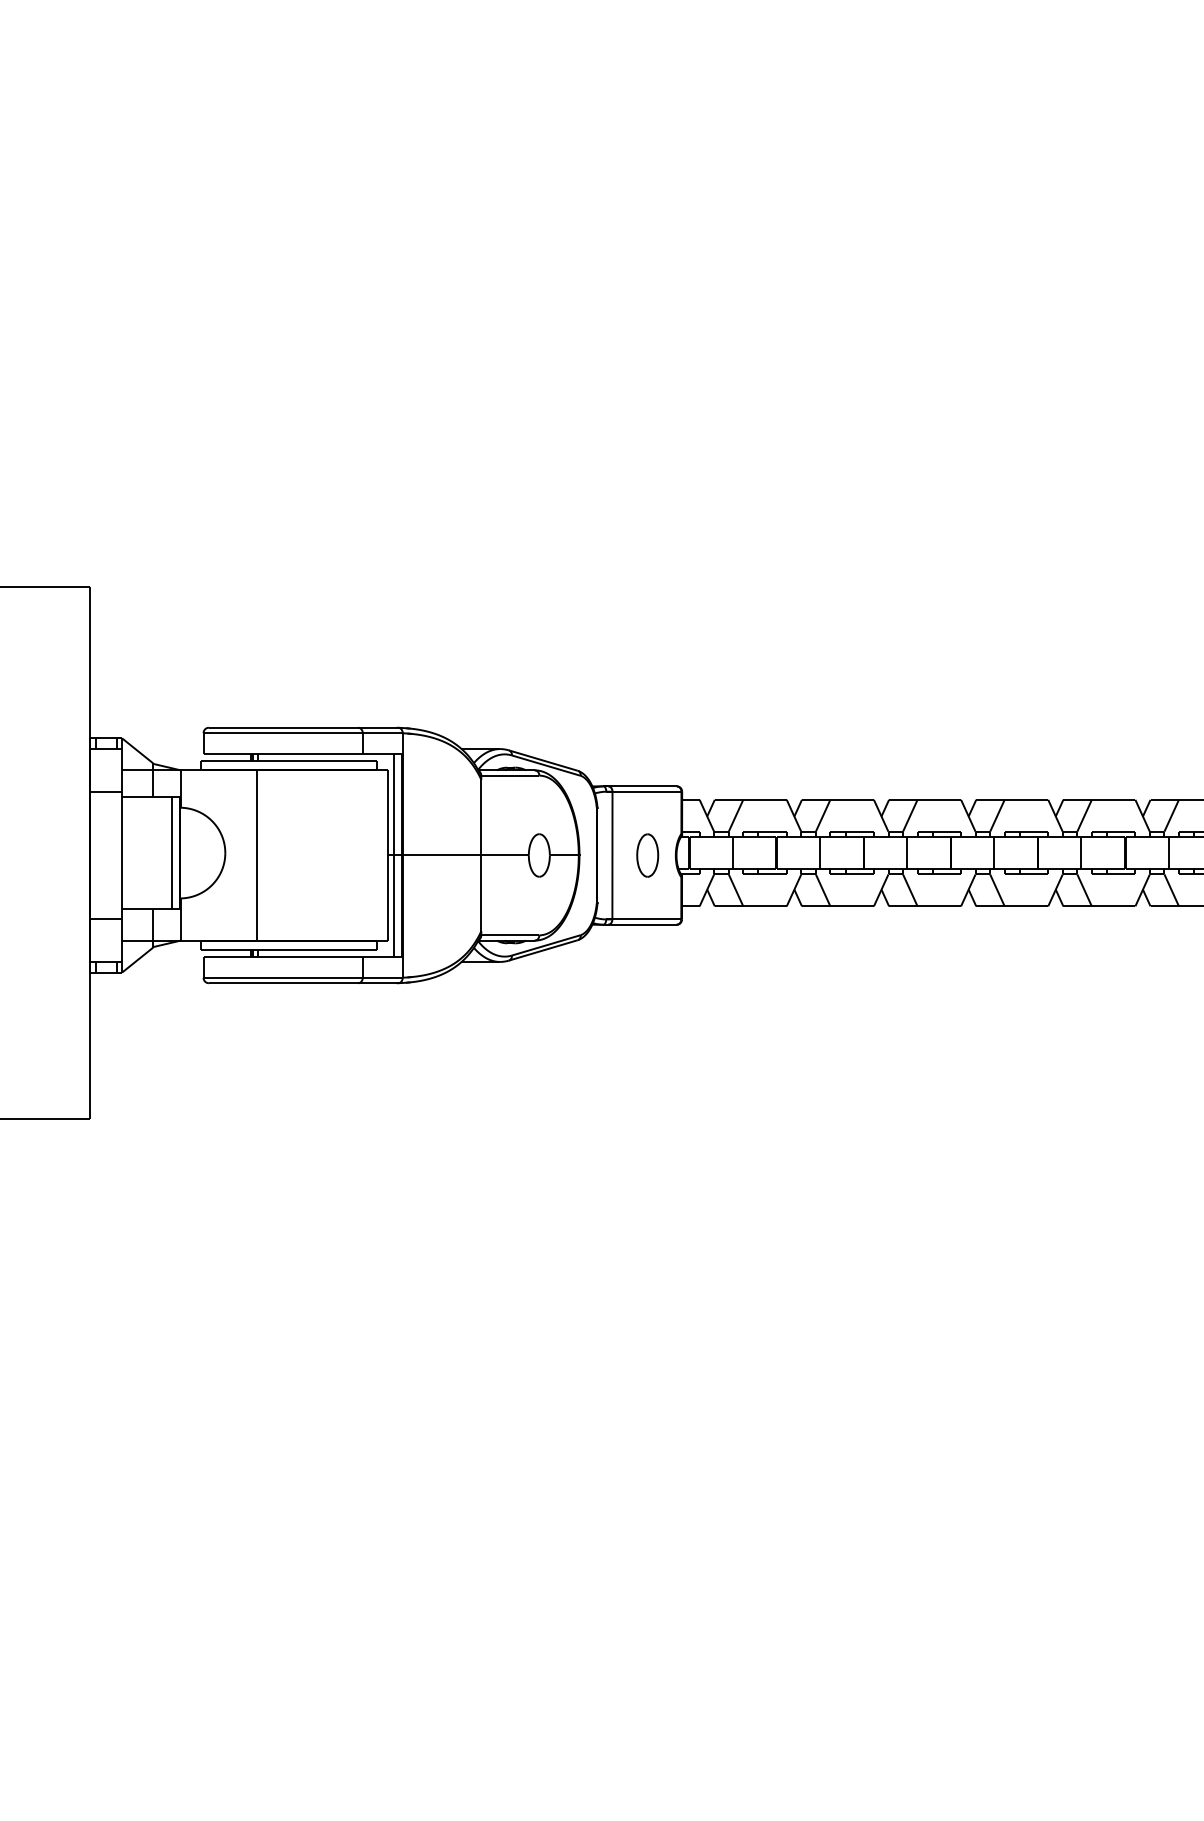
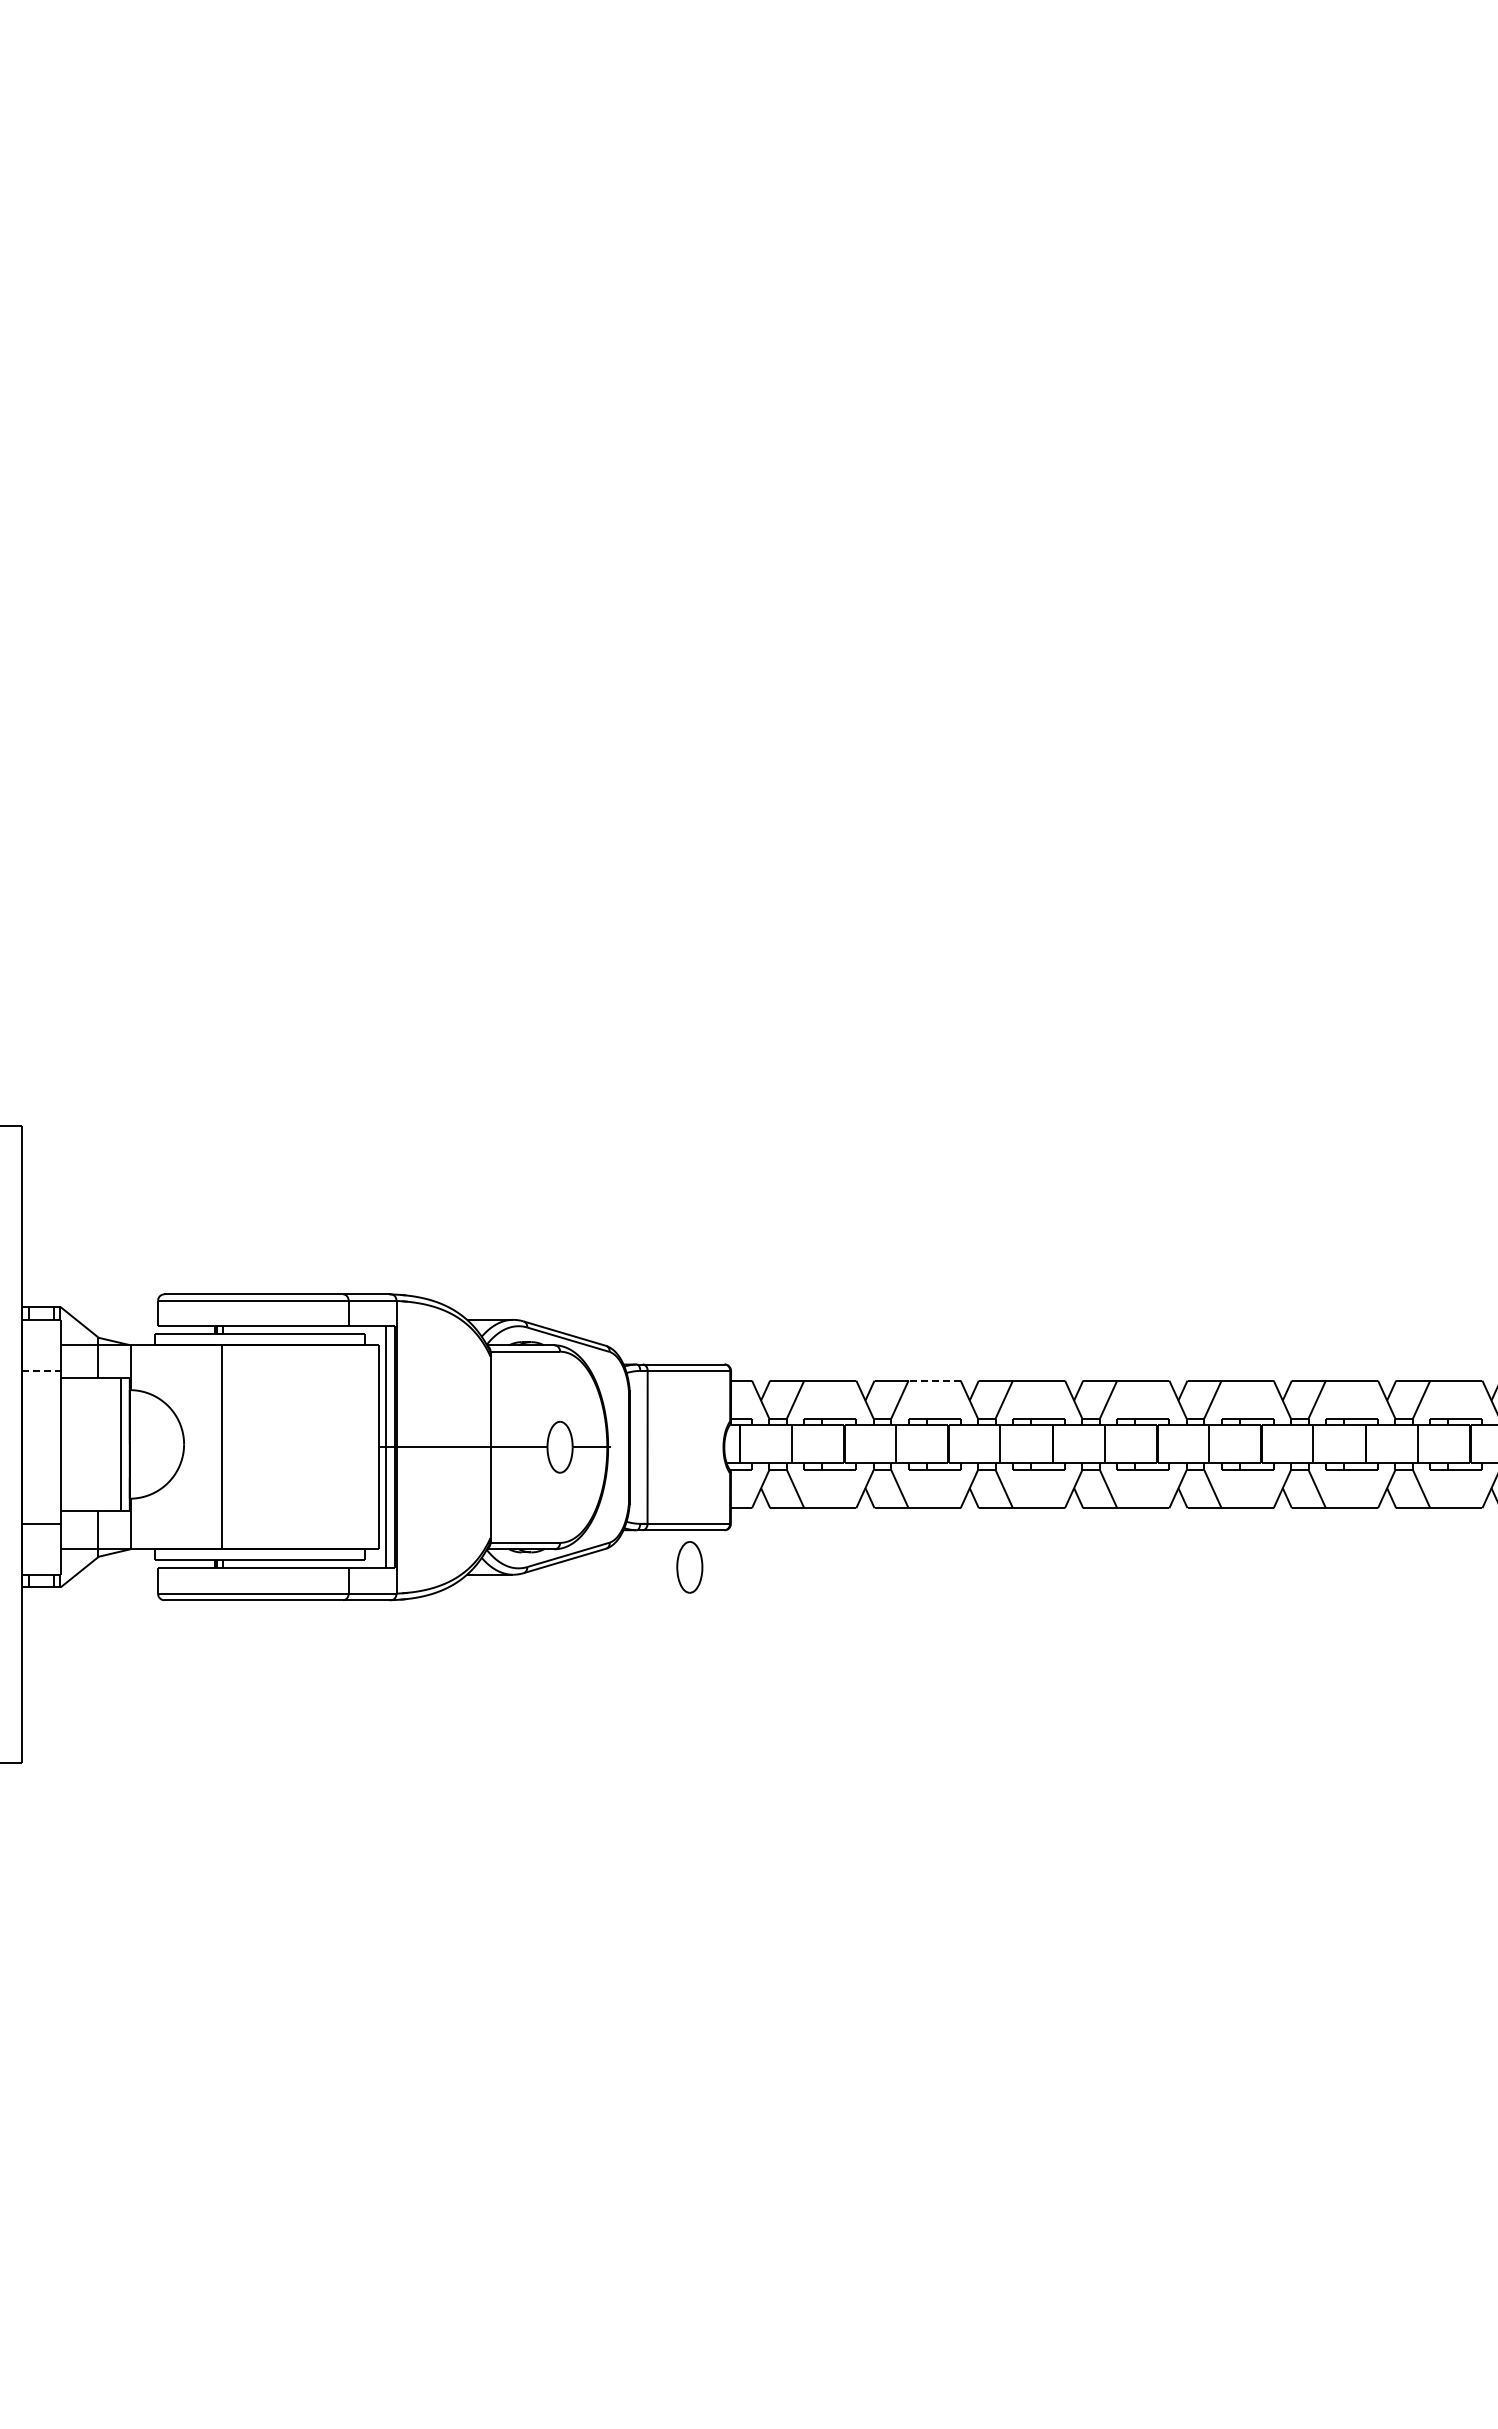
line: (106, 791) -> (41, 1370), solid -> dashed
line: (852, 799) -> (934, 1380), solid -> dashed
part: (647, 855) -> (689, 1567), moved

